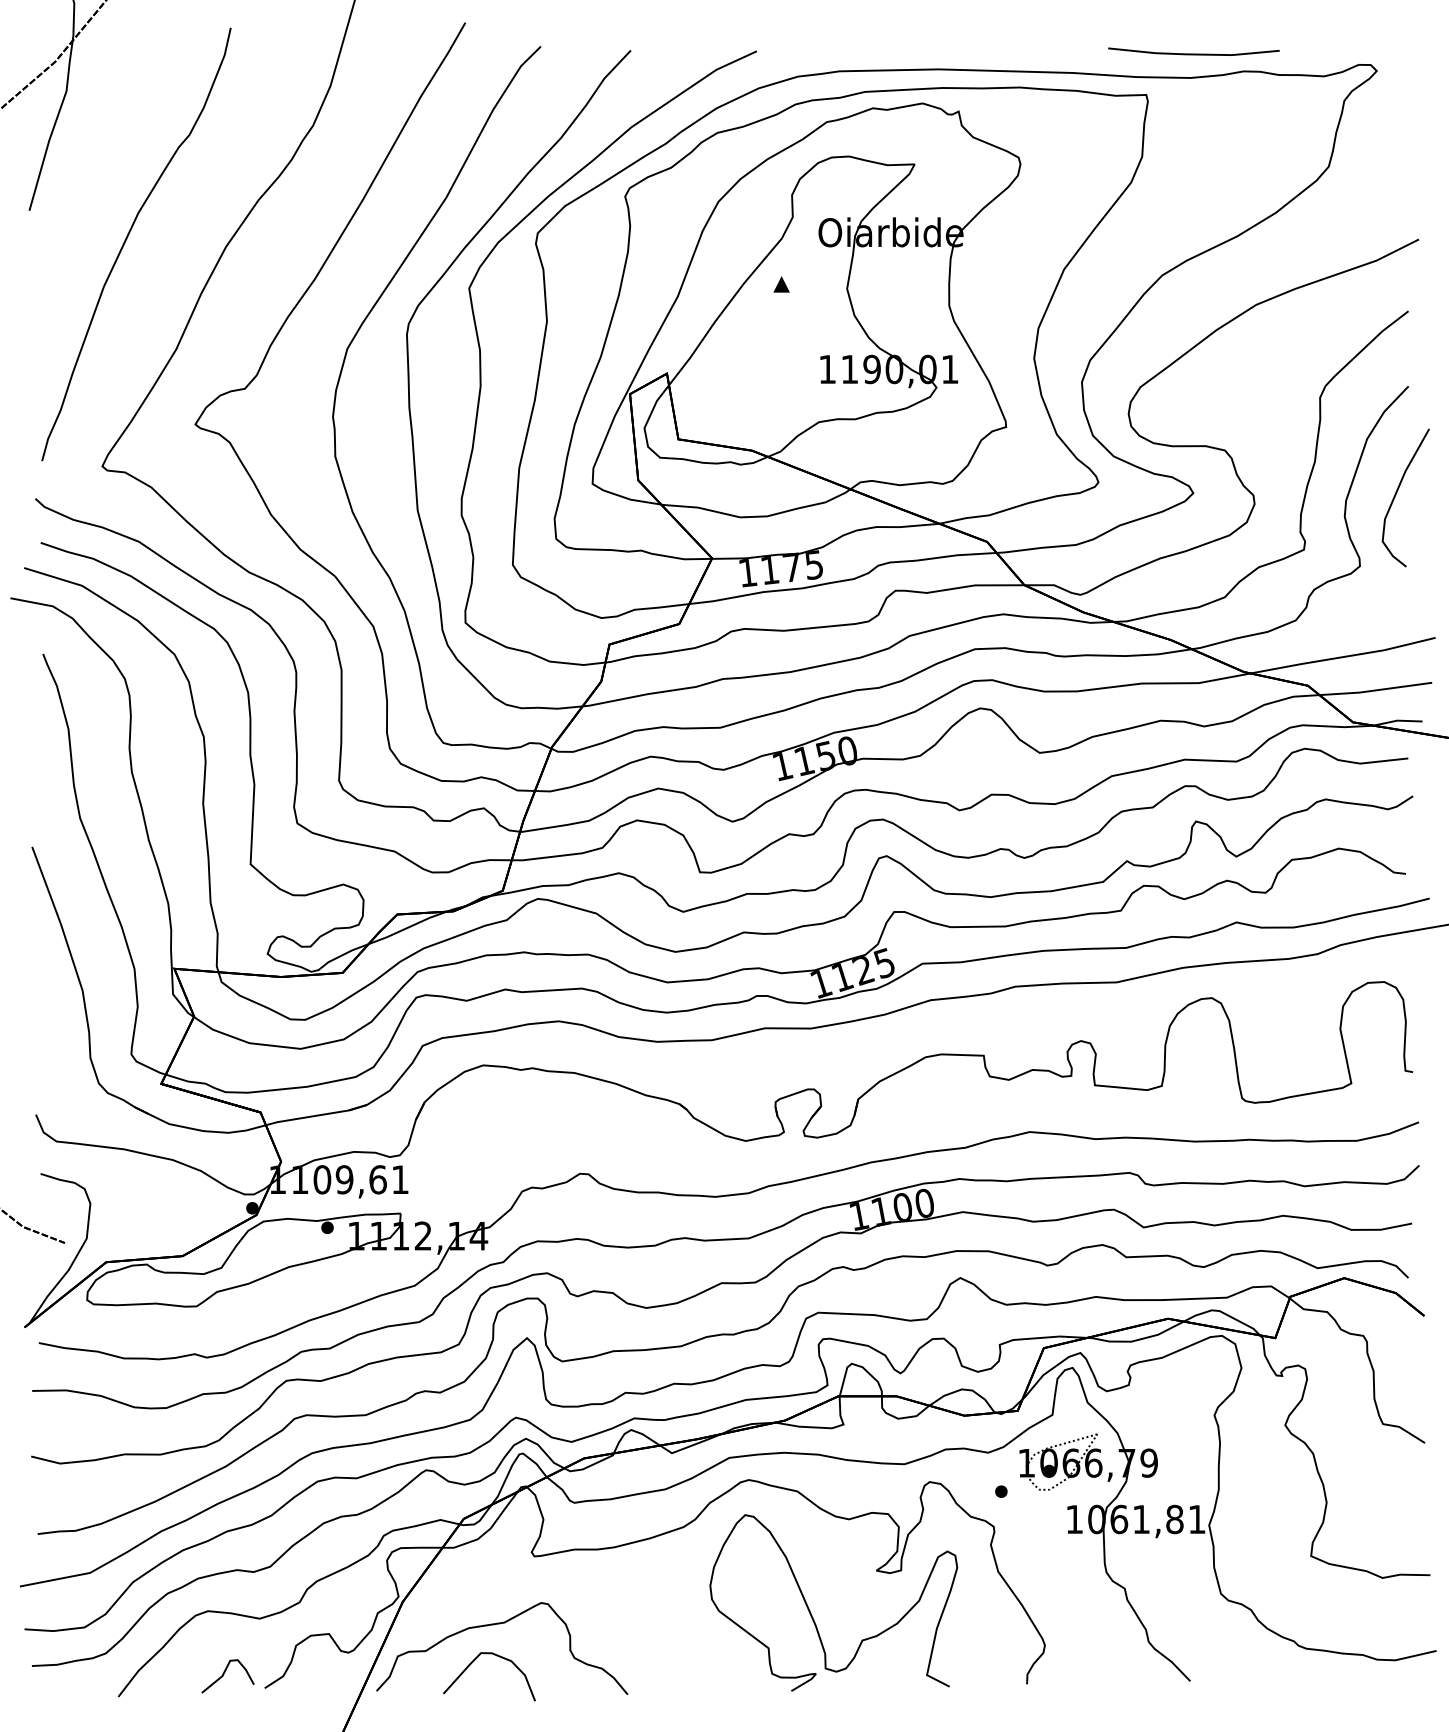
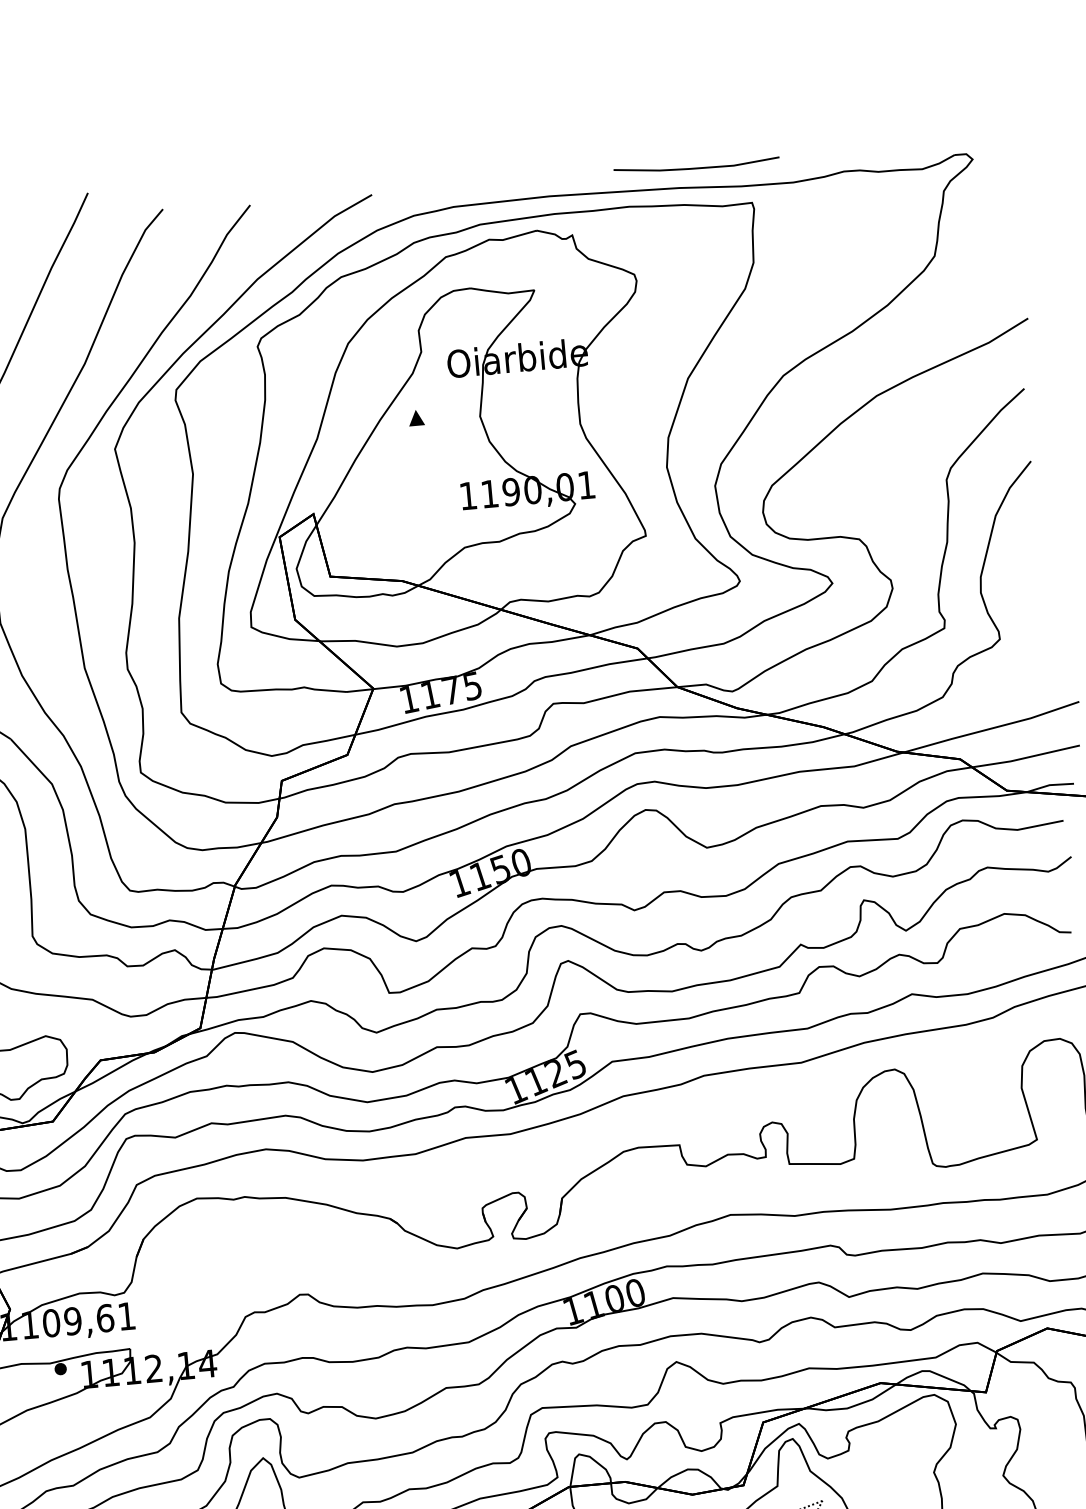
line: (1193, 53) -> (696, 167), moved
curve: (1396, 495) -> (1028, 567), removed

